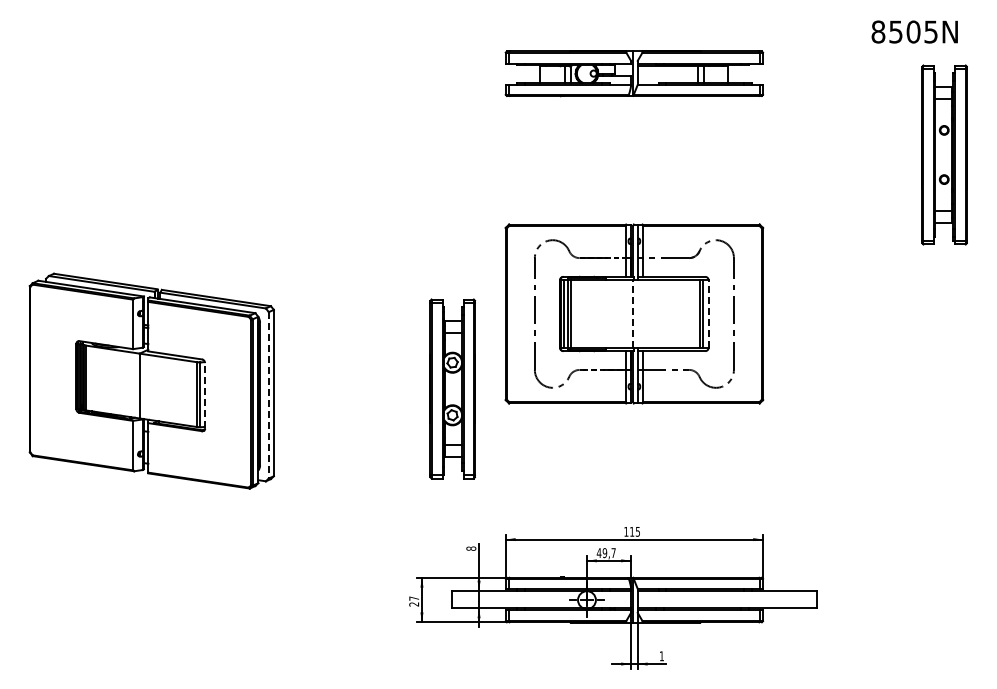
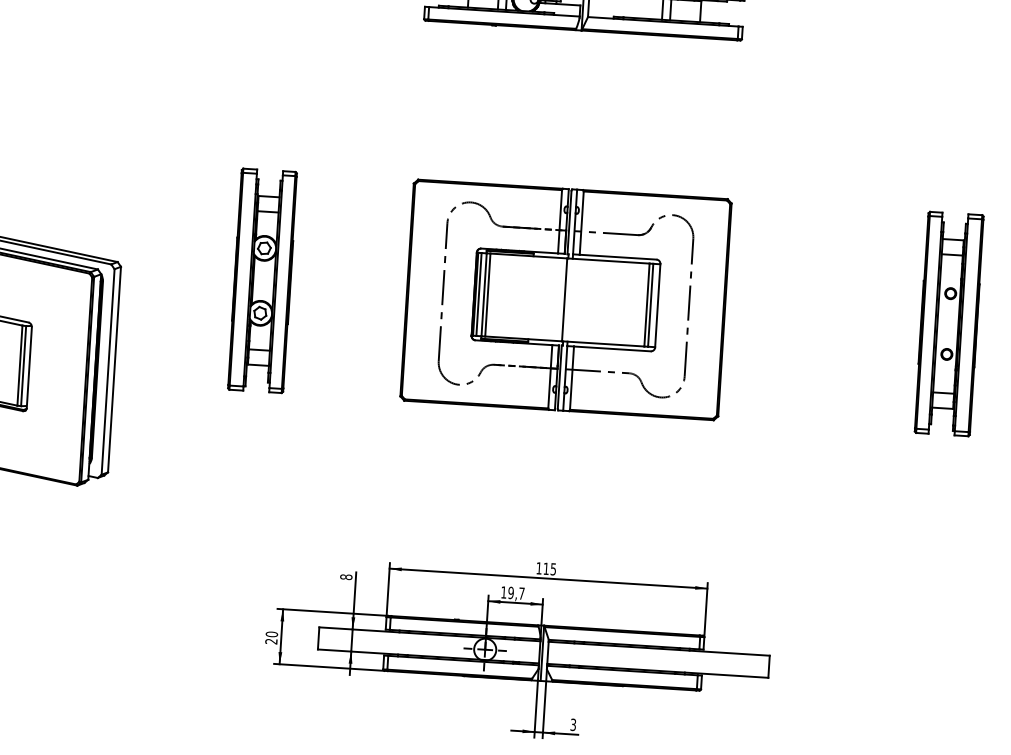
part: (944, 154) -> (949, 323), moved
line: (633, 314) -> (564, 300), dashed -> solid
line: (708, 314) -> (657, 306), dashed -> solid
part: (452, 388) -> (262, 280), moved
line: (205, 395) -> (29, 367), dashed -> solid
line: (268, 395) -> (107, 372), dashed -> solid
text: (598, 552) -> (503, 591), 49,7 -> 19,7
text: (414, 598) -> (272, 634), 27 -> 20
text: (661, 656) -> (572, 725), 1 -> 3

